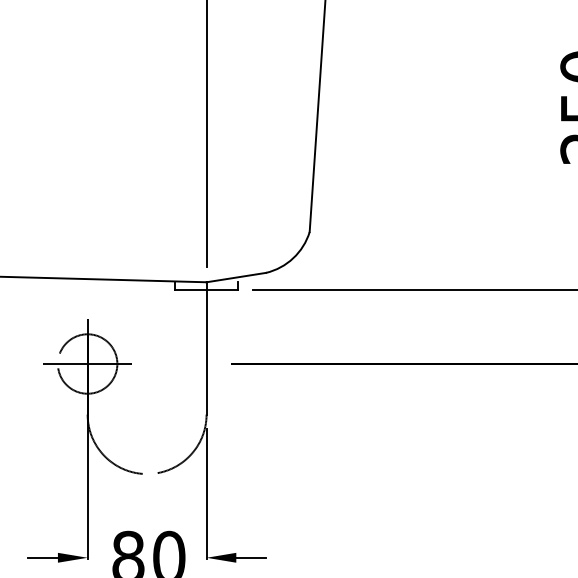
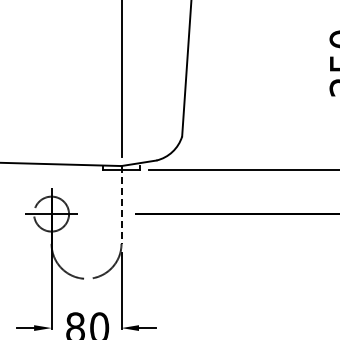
line: (206, 347) -> (121, 204), solid -> dashed

